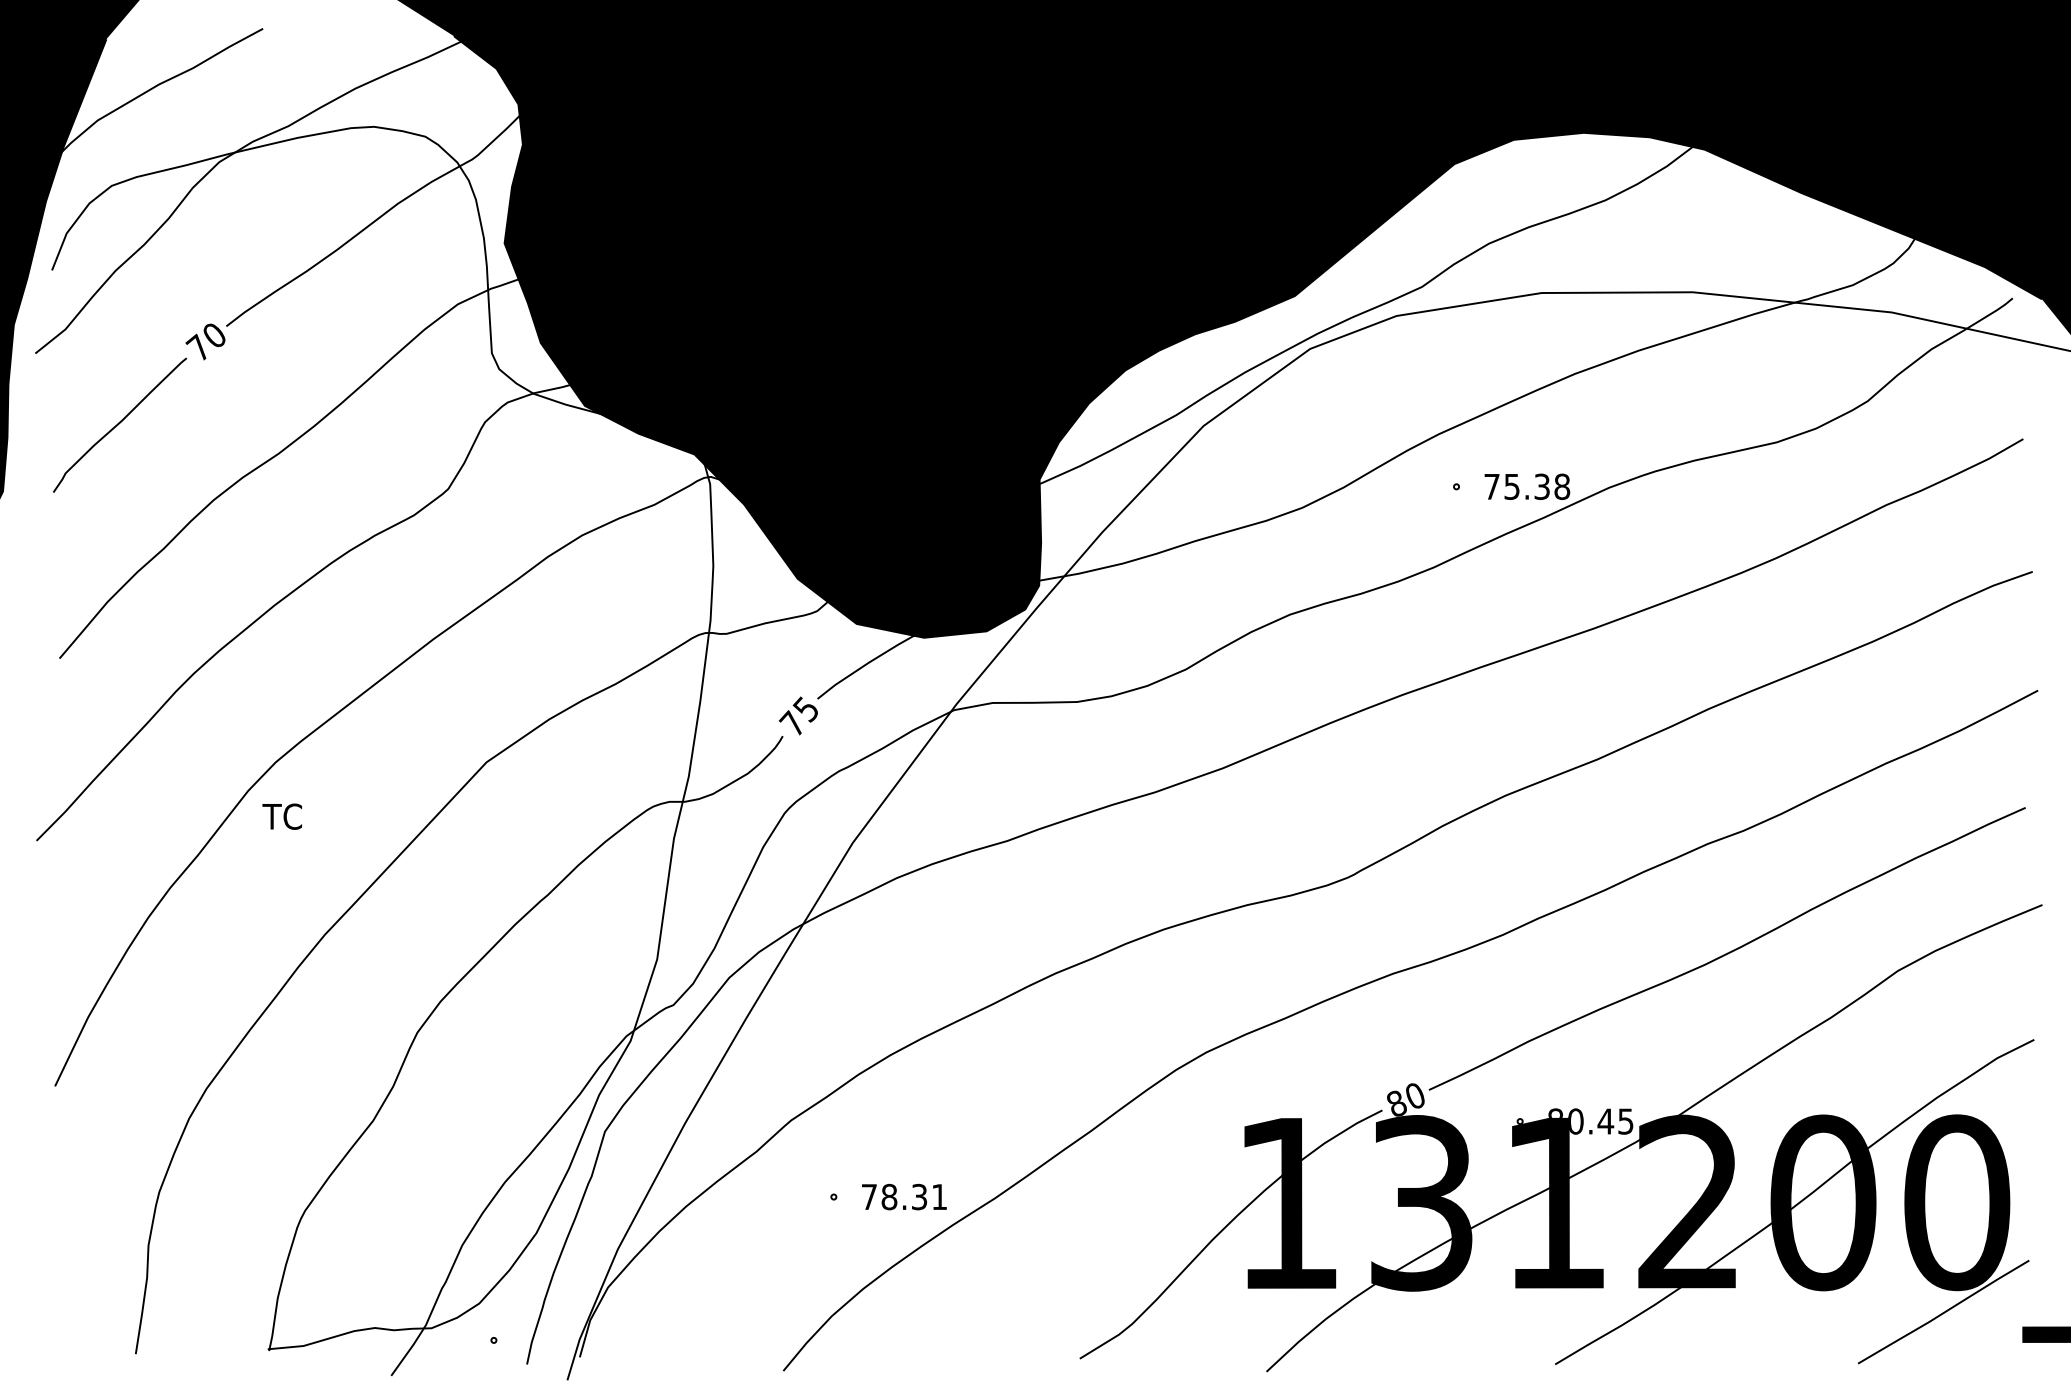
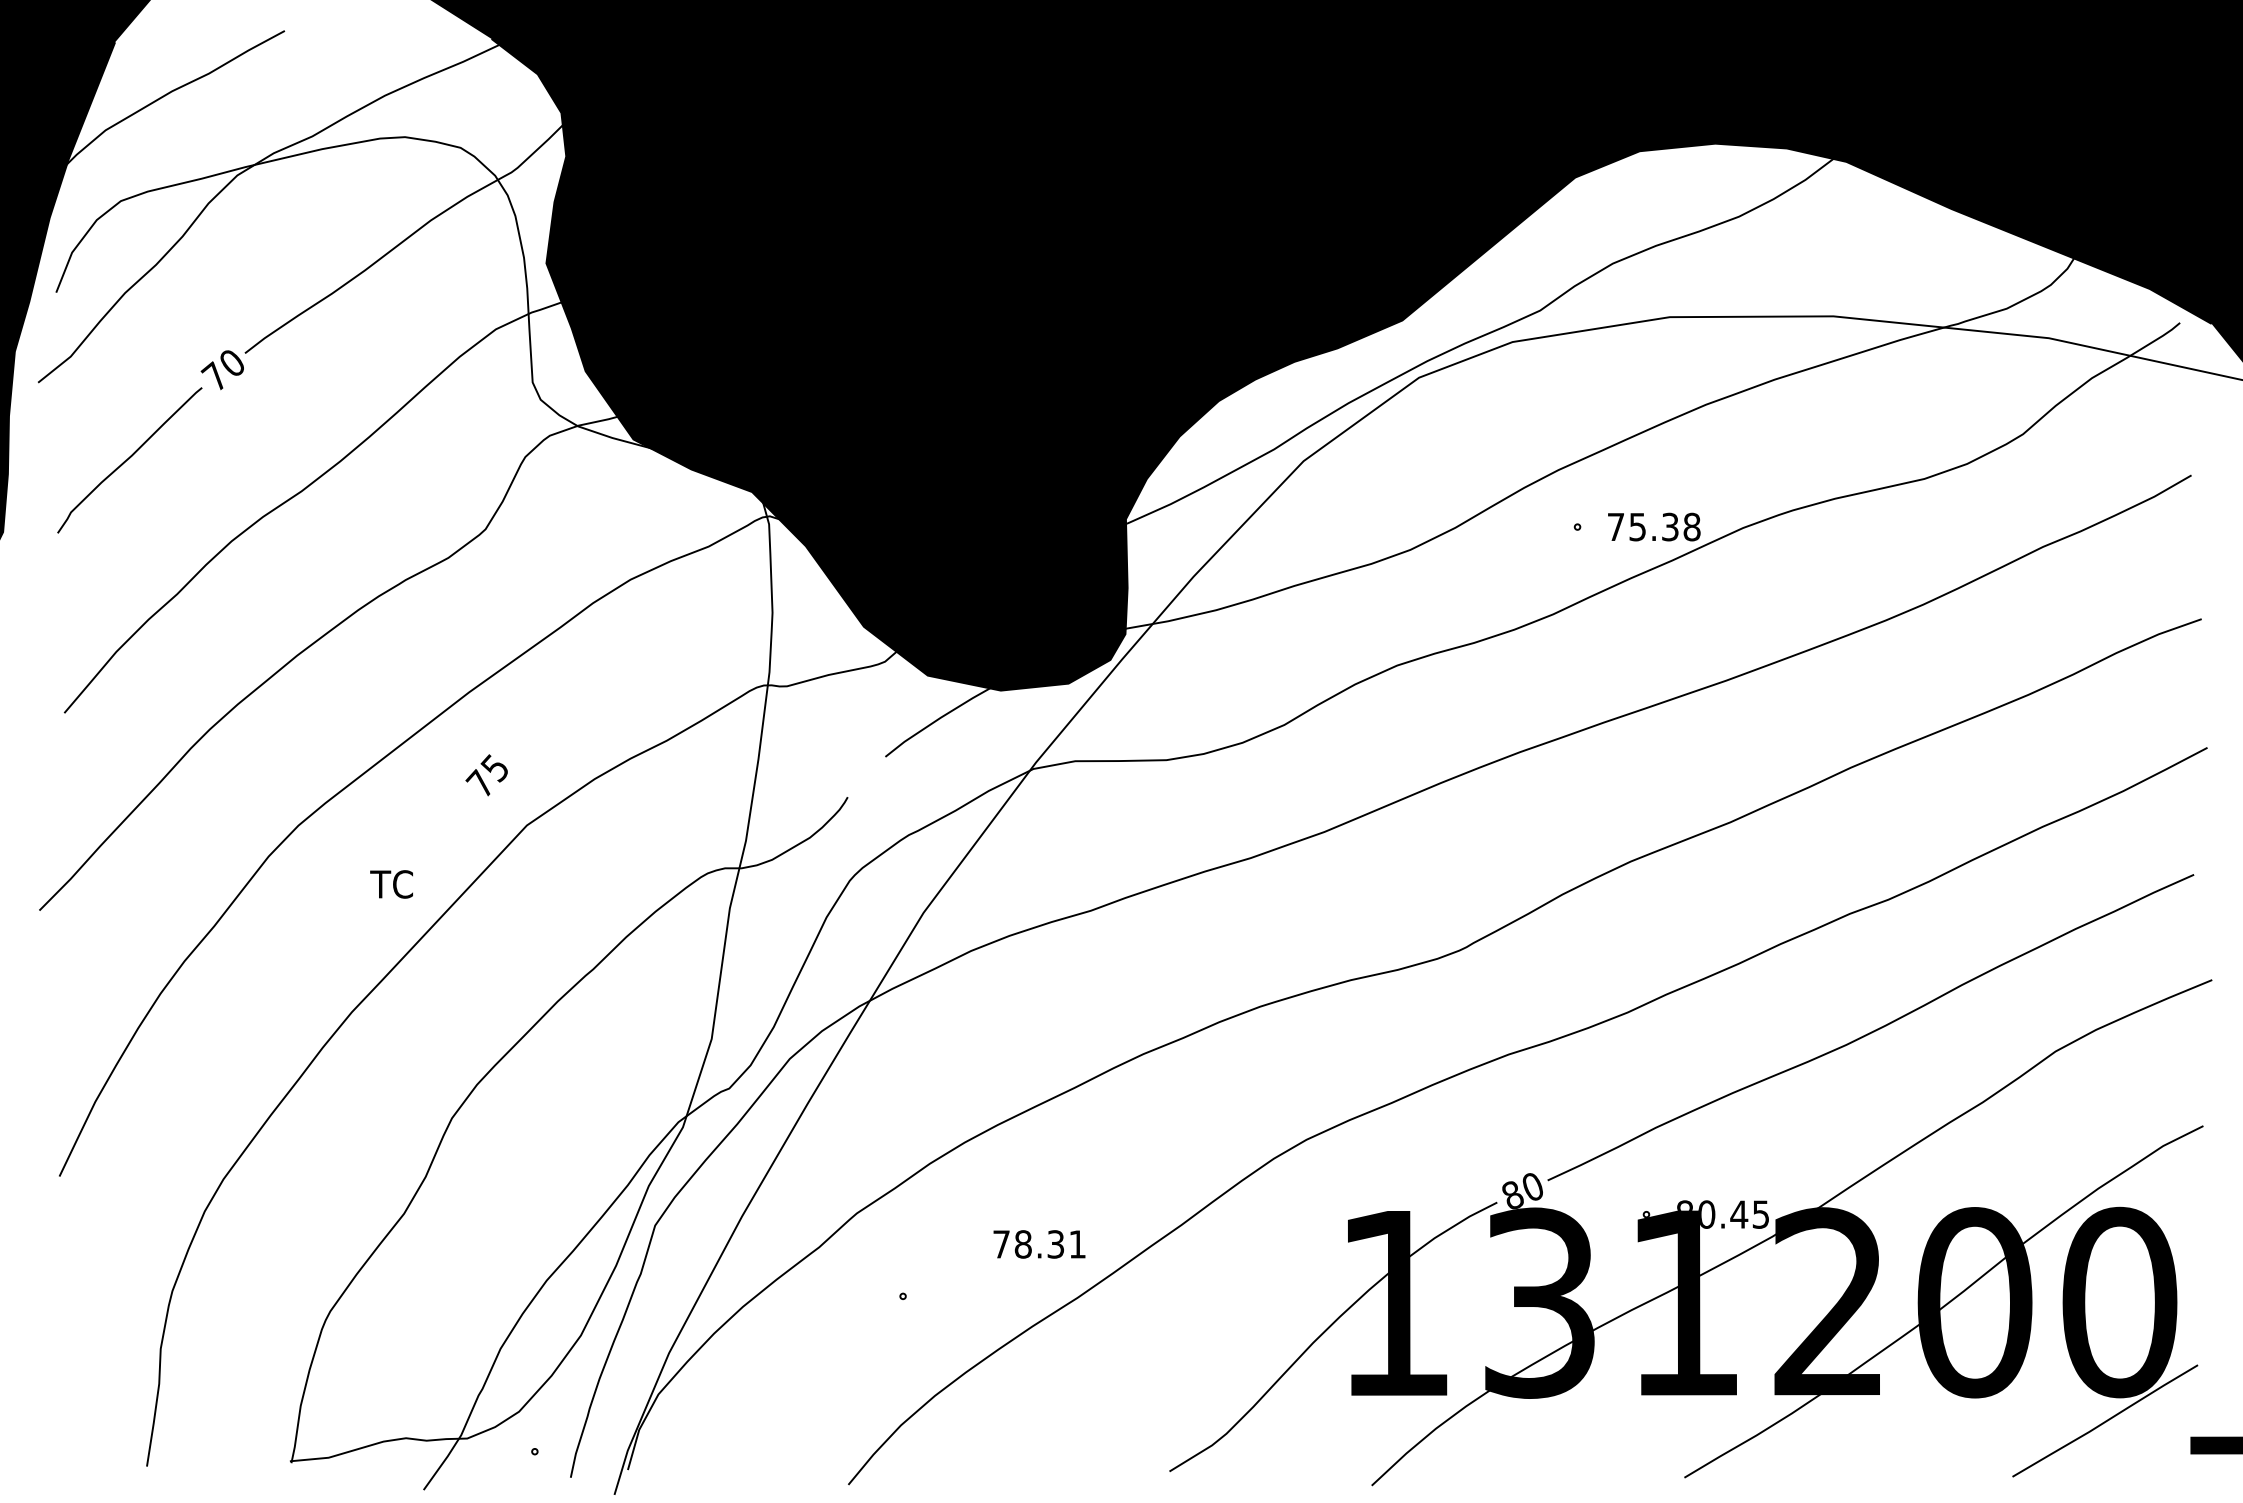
text: (798, 716) -> (486, 775), moved
text: (282, 816) -> (391, 884), moved
text: (904, 1197) -> (1039, 1244), moved

